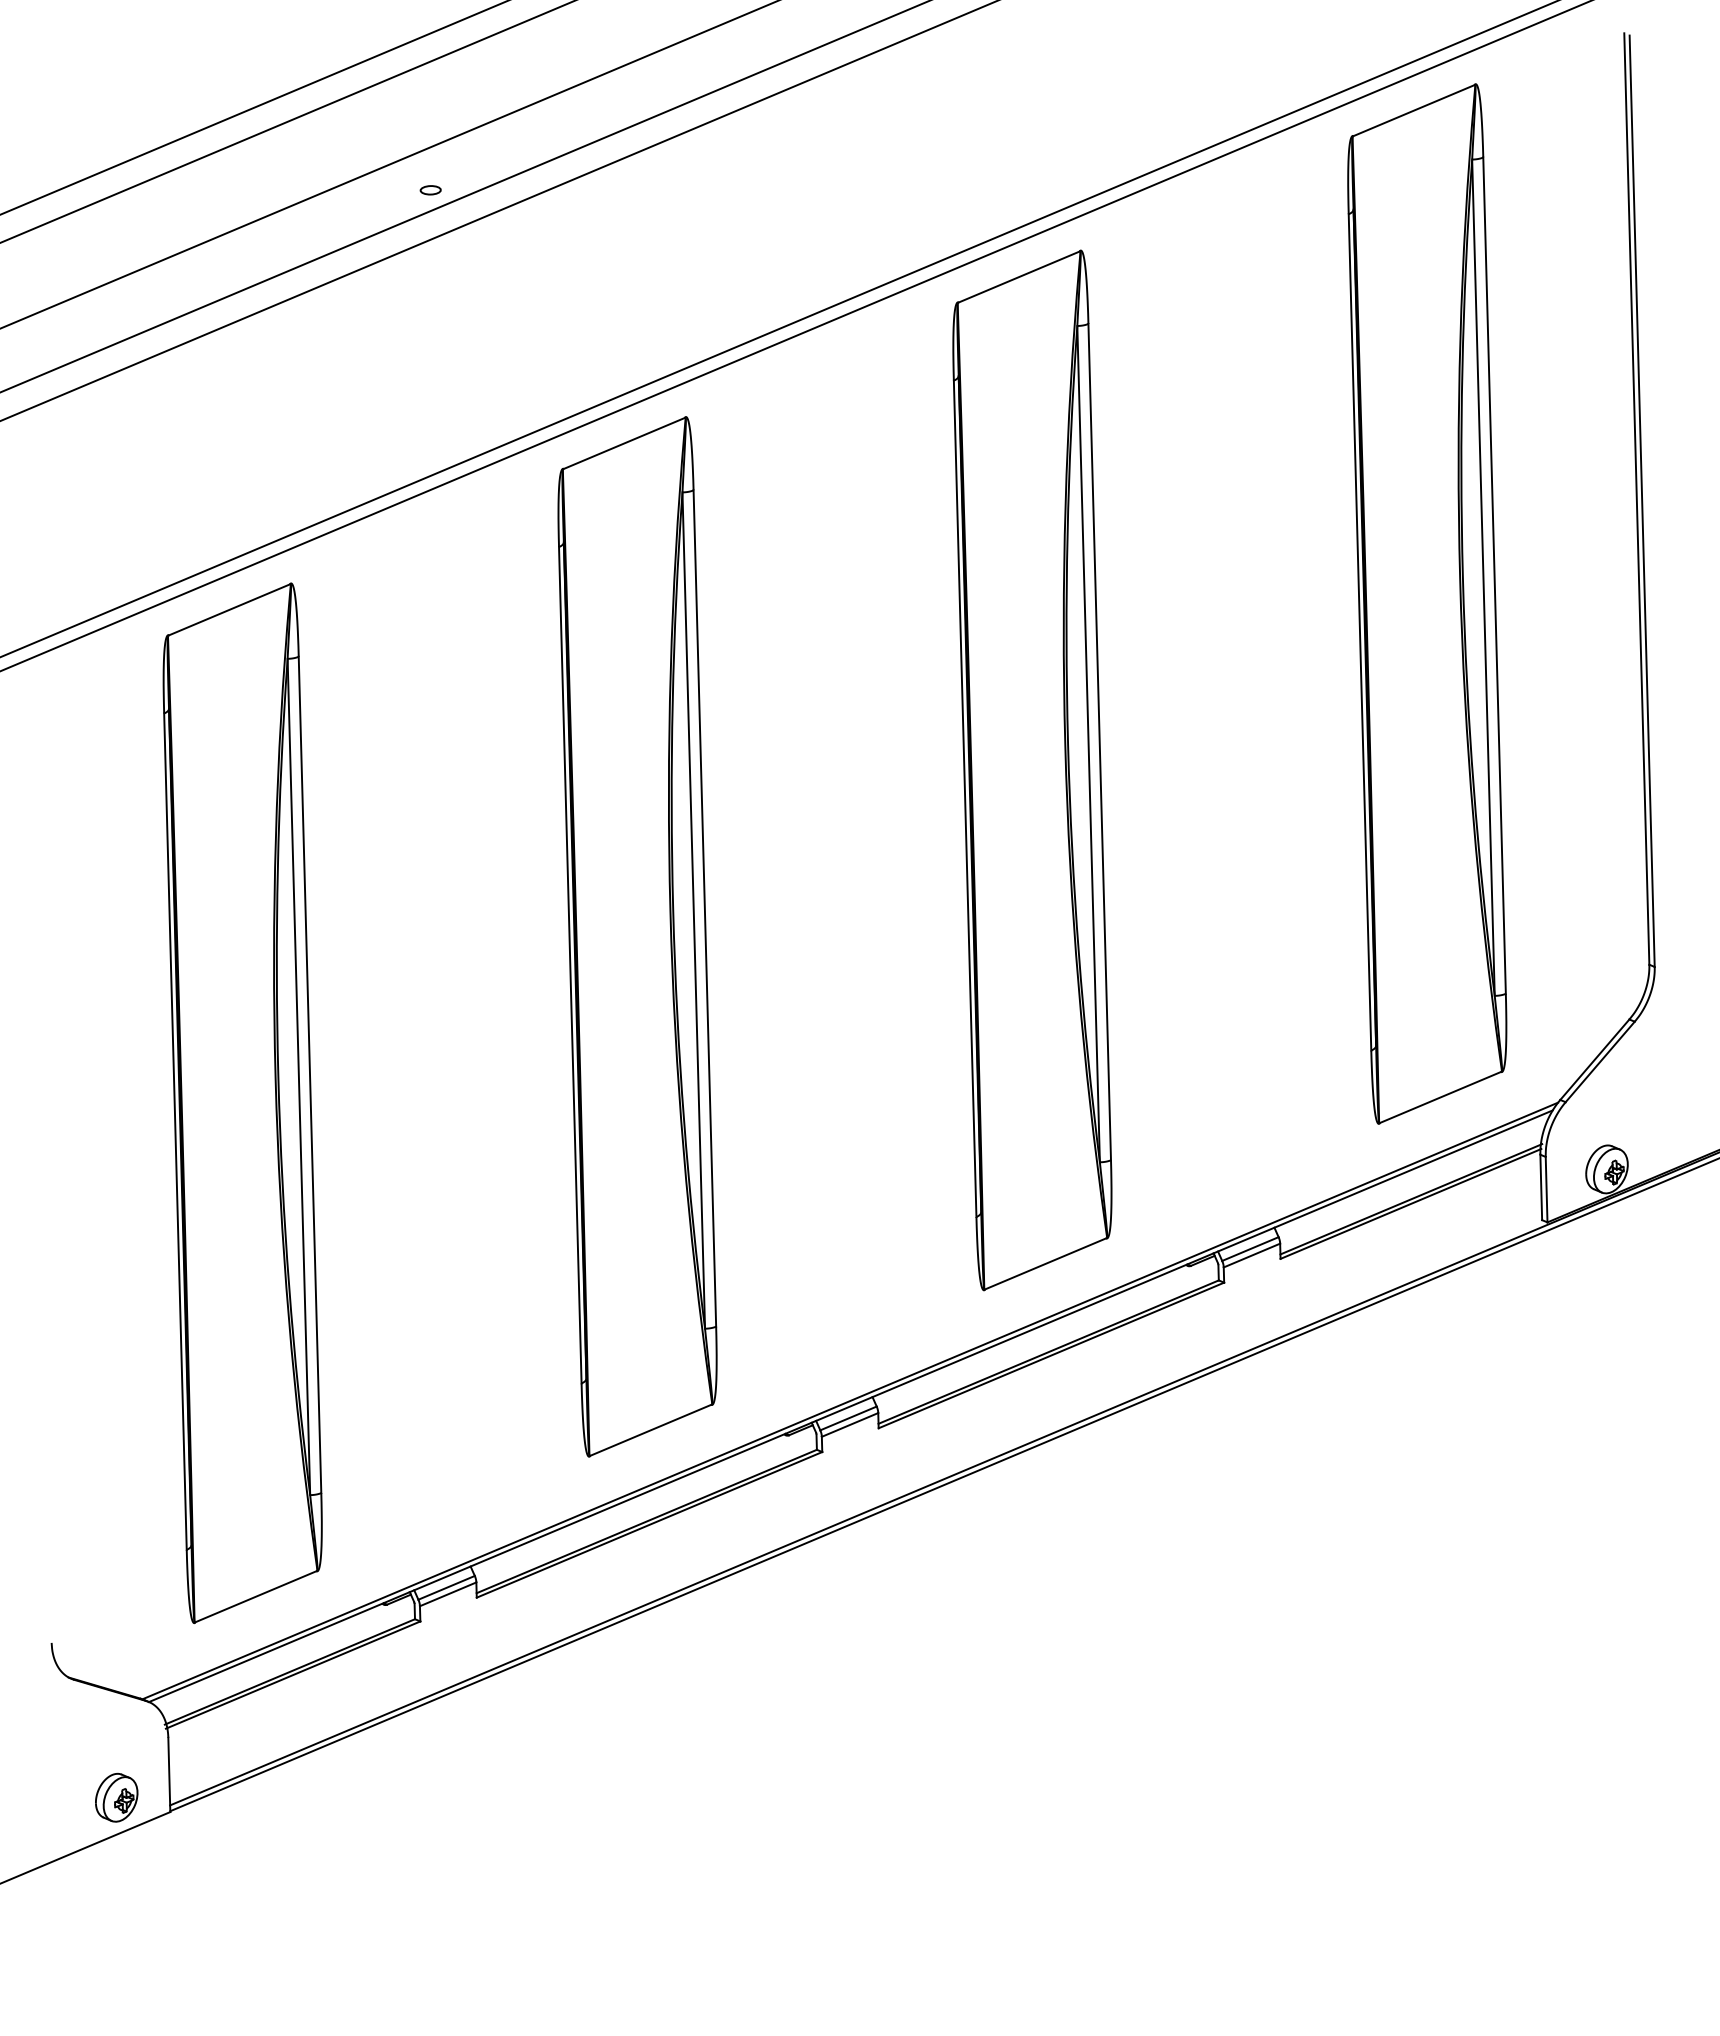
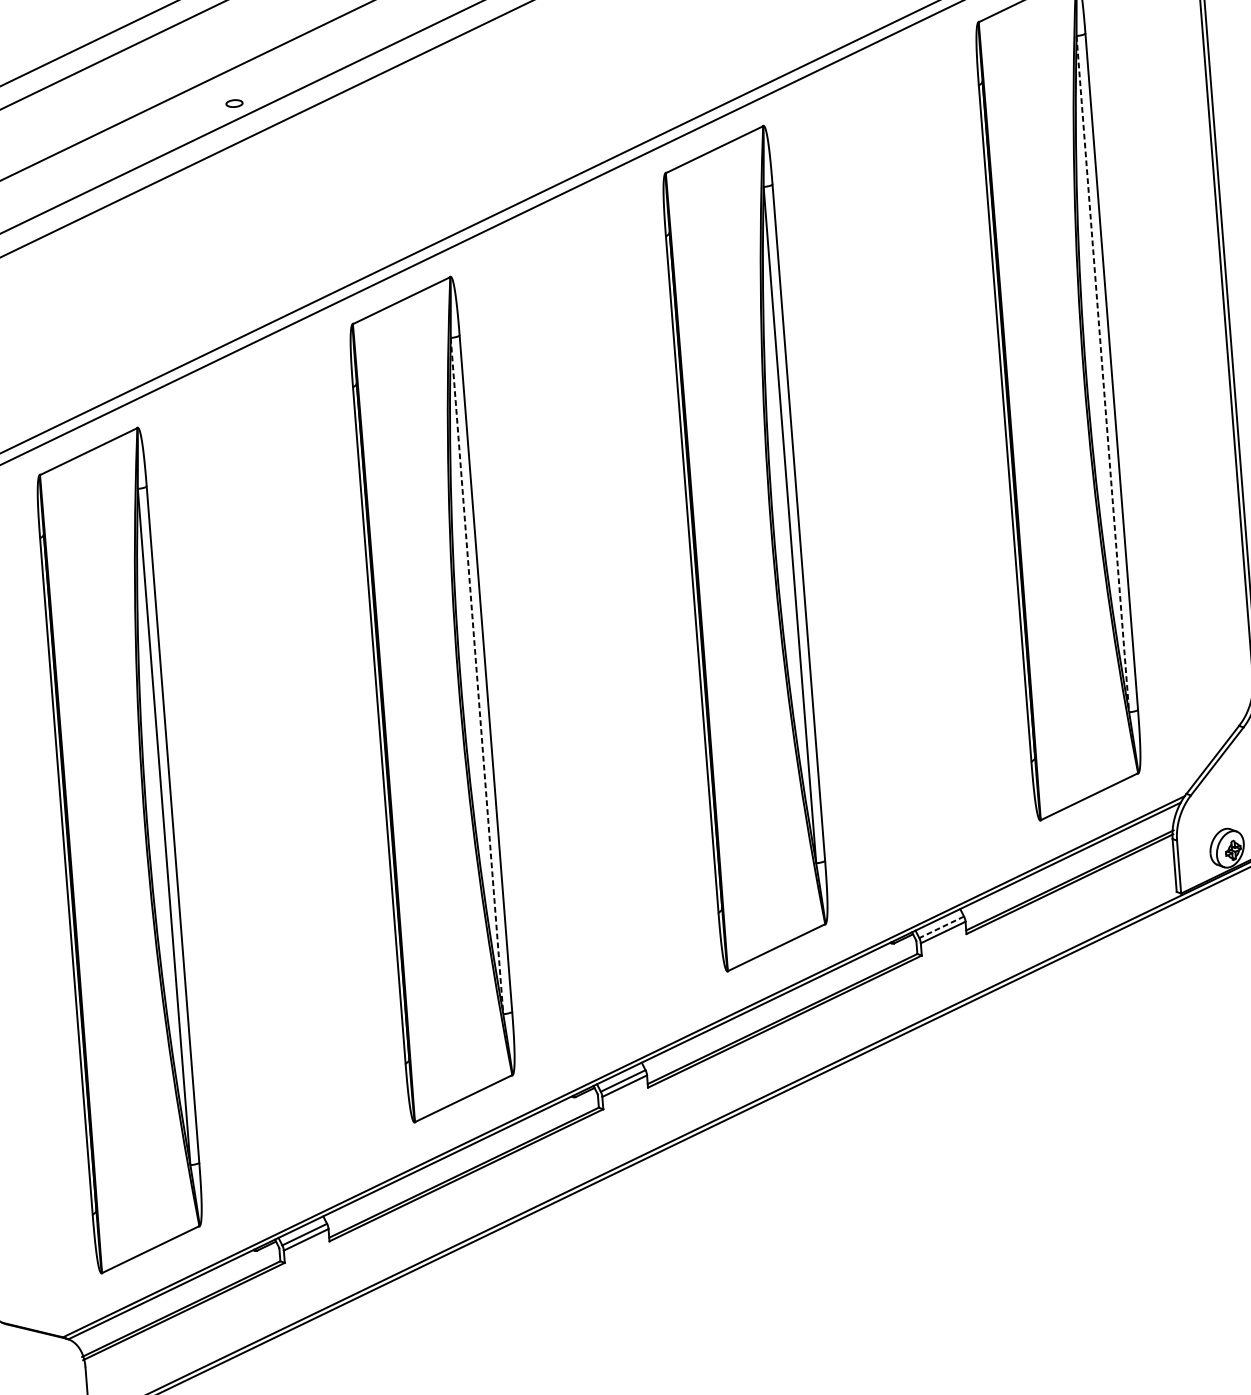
line: (1483, 578) -> (1102, 374), solid -> dashed
line: (693, 911) -> (476, 676), solid -> dashed
line: (1250, 1249) -> (941, 927), solid -> dashed

